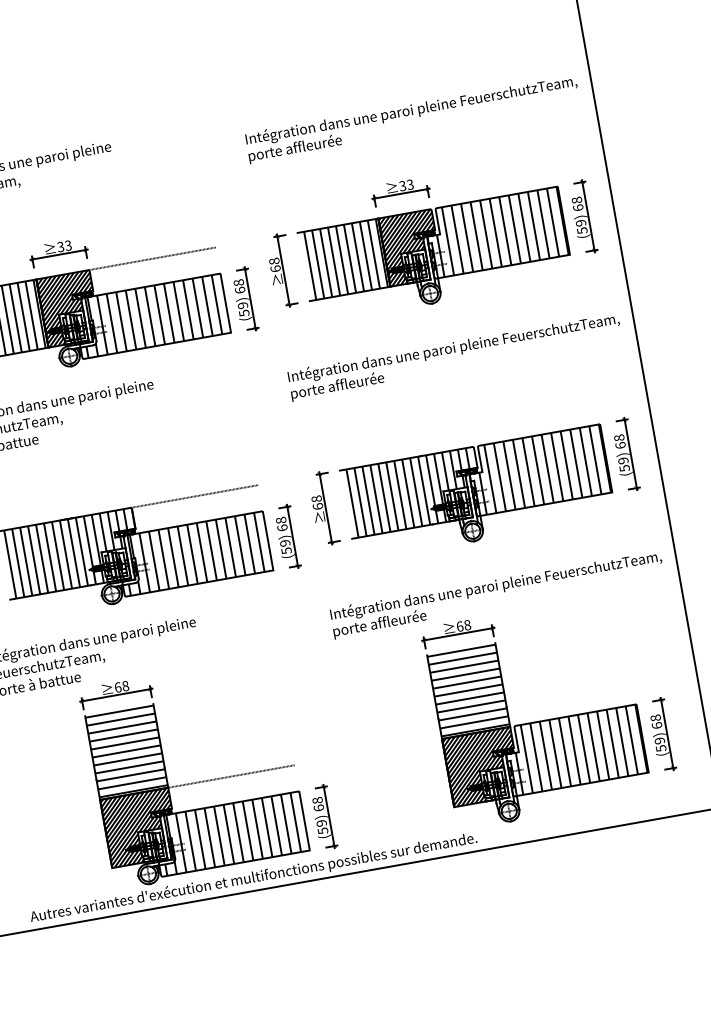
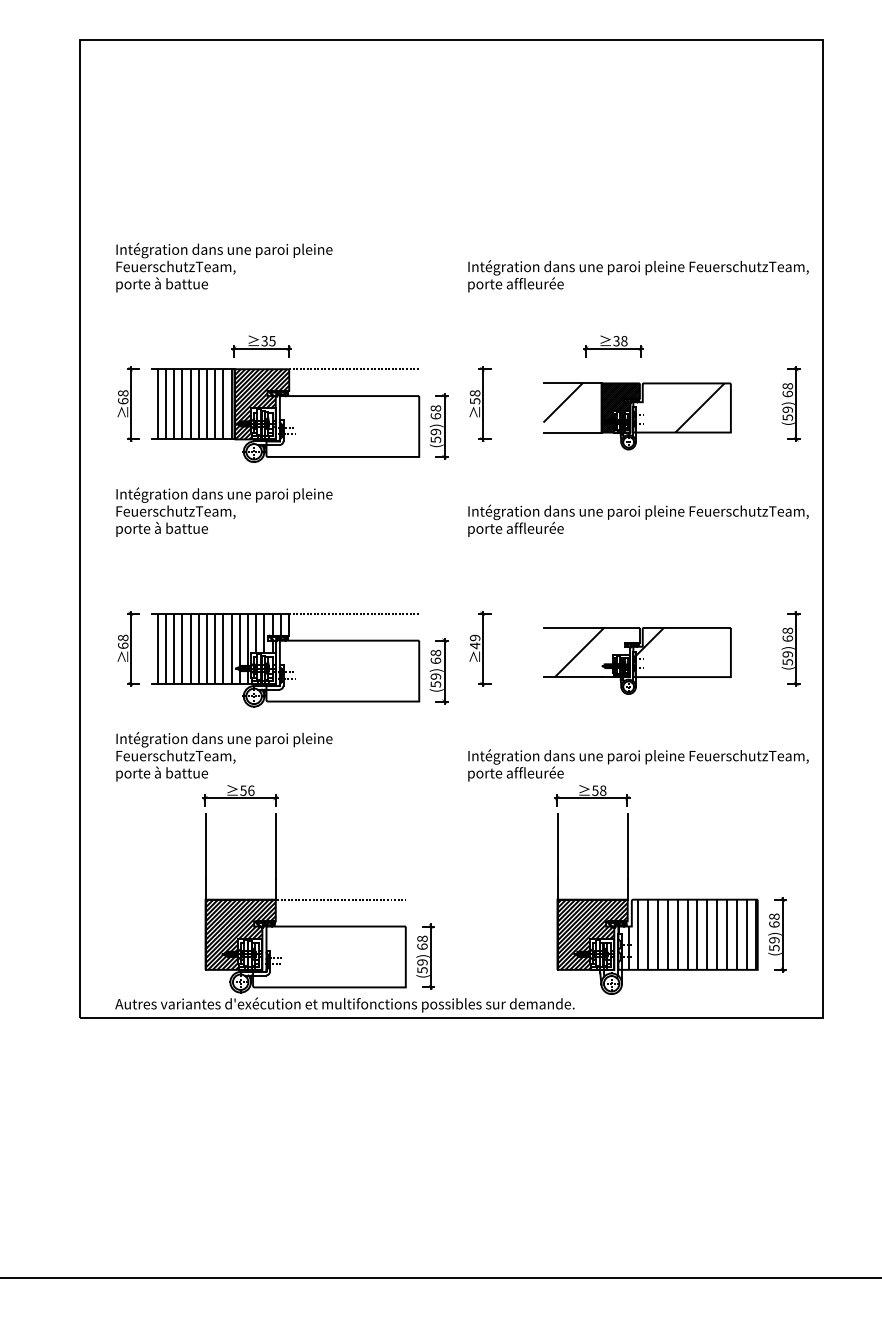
text: (410, 184) -> (624, 340), 33 -> 38
text: (68, 244) -> (272, 340), 33 -> 35
part: (435, 255) -> (636, 416), size x0.7
text: (275, 269) -> (474, 401), 68 -> 58
hatch: (150, 316) -> (341, 426), removed
part: (477, 492) -> (636, 660), size x0.7
text: (316, 502) -> (474, 641), 68 -> 49
hatch: (192, 553) -> (341, 670), removed
text: (460, 626) -> (595, 790), 68 -> 58
text: (121, 686) -> (247, 790), 68 -> 56
hatch: (468, 690) -> (592, 856), removed
hatch: (126, 751) -> (240, 856), removed
hatch: (228, 834) -> (327, 956), removed

